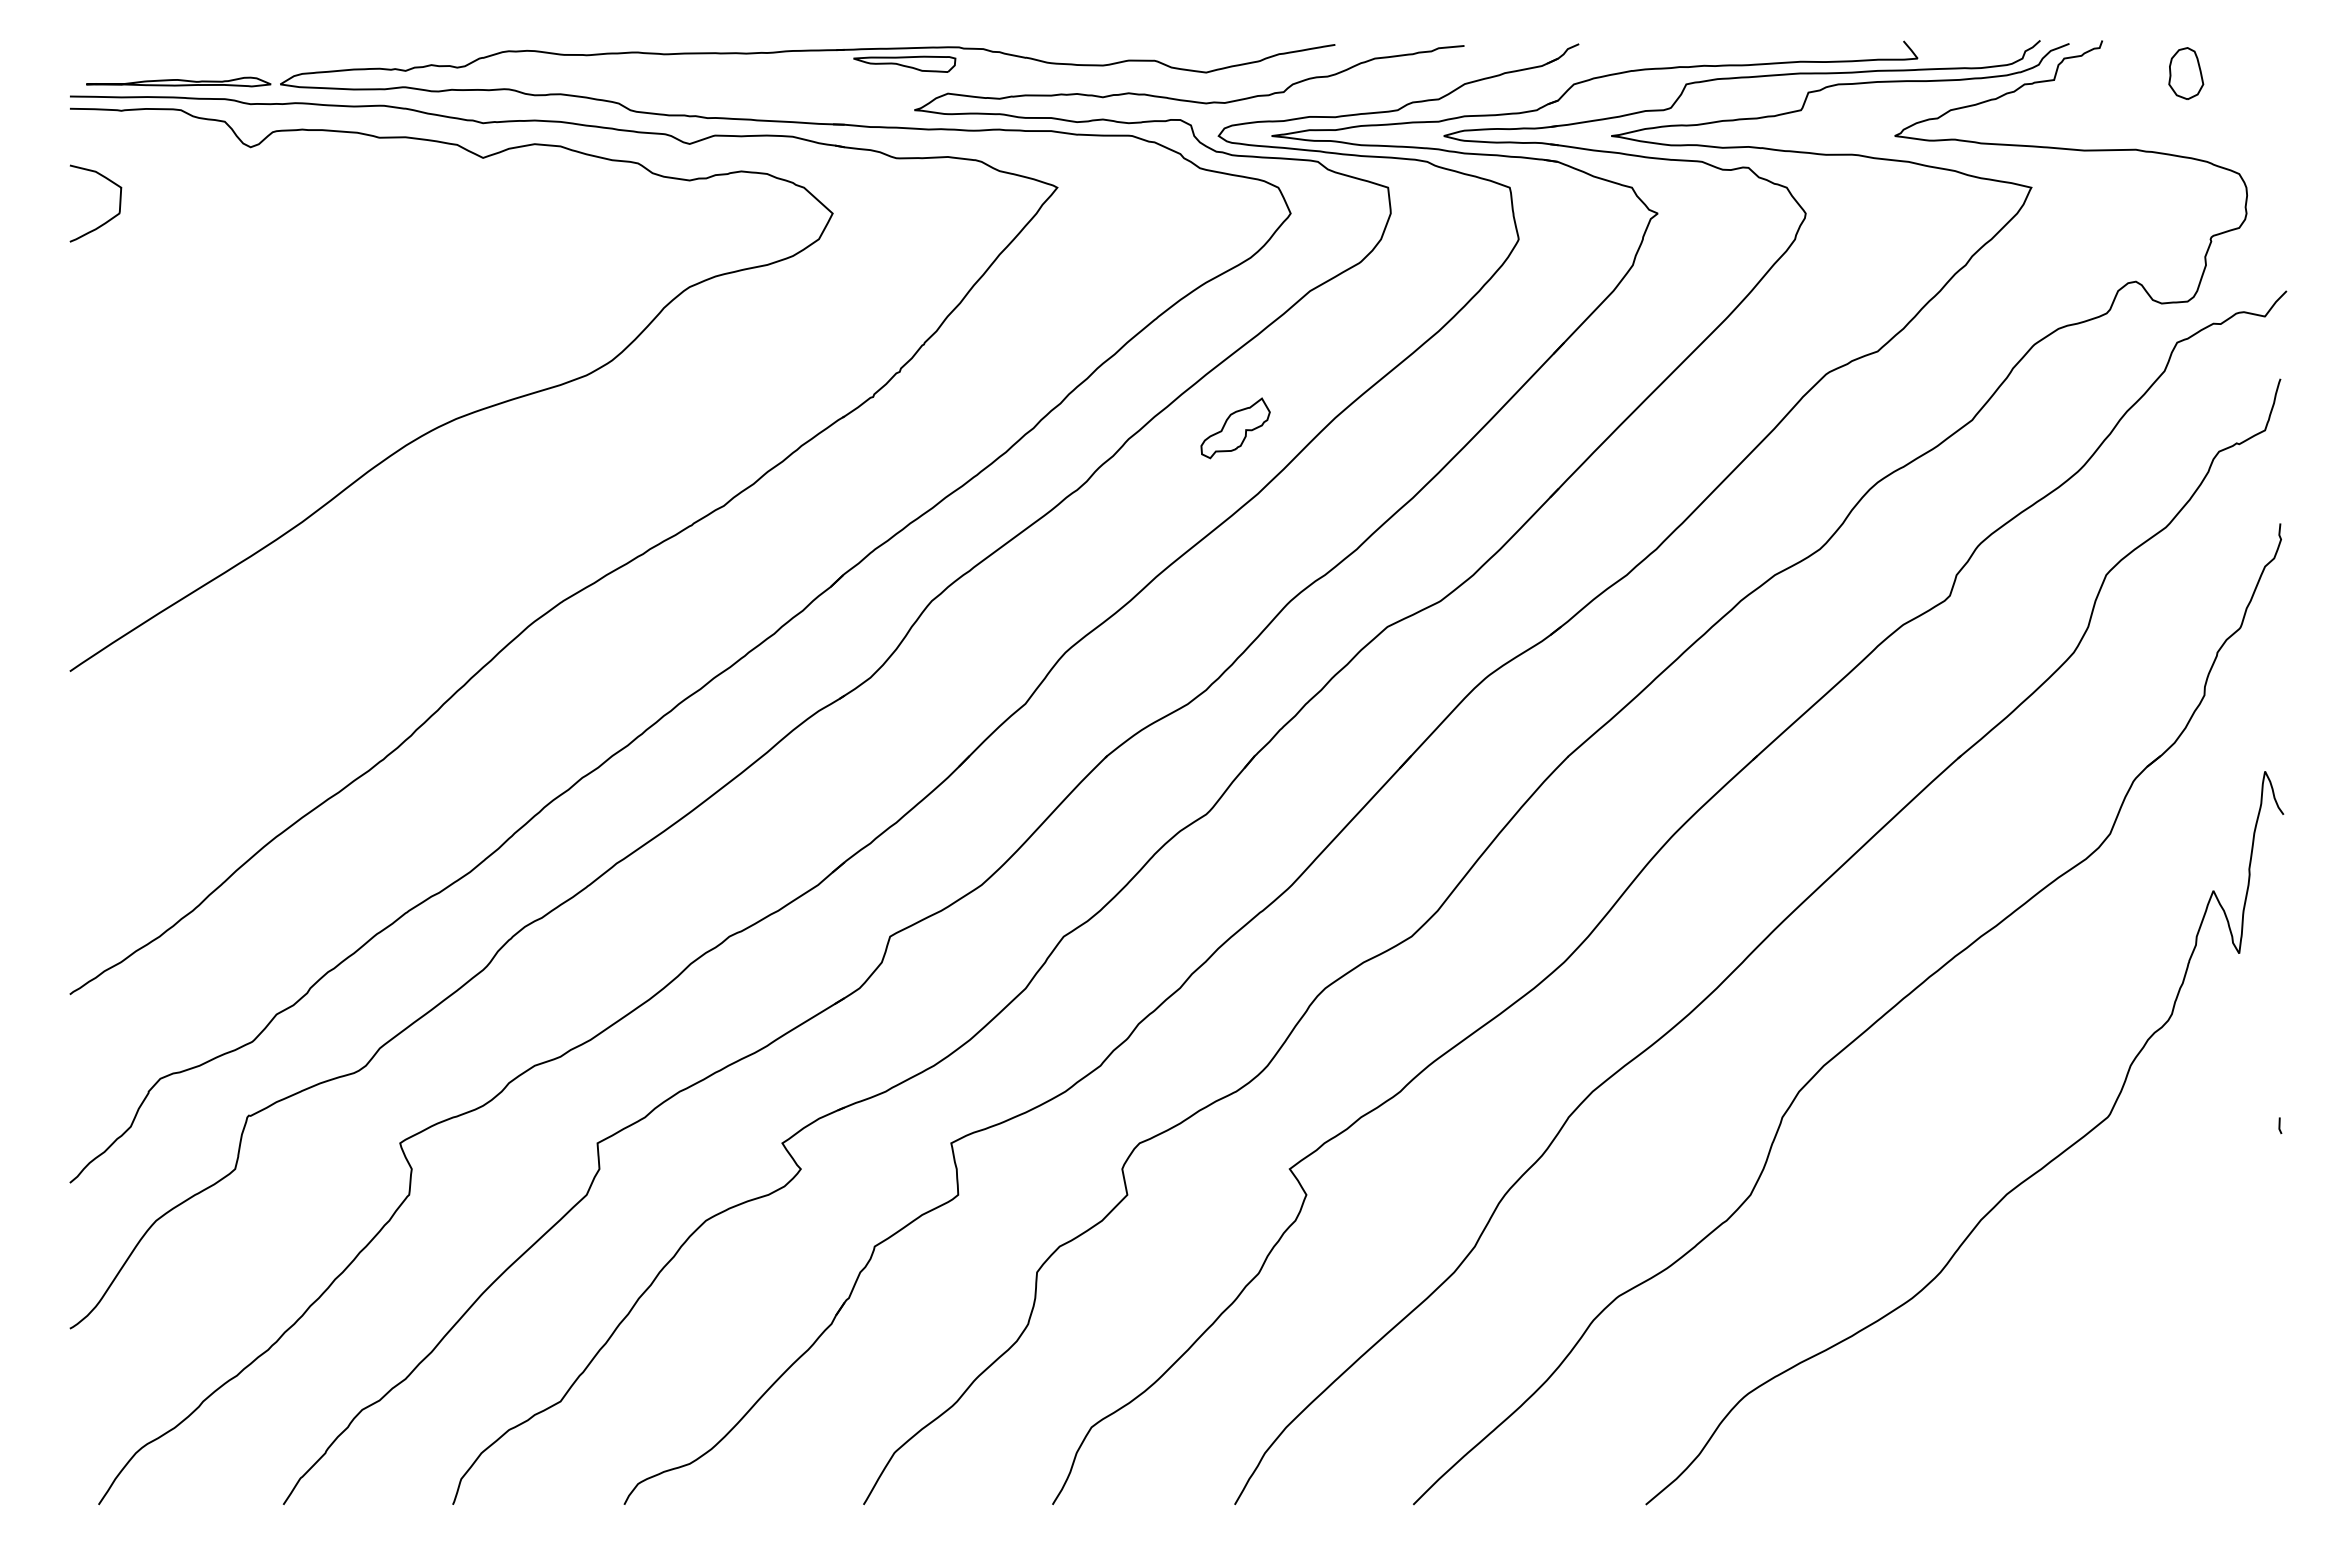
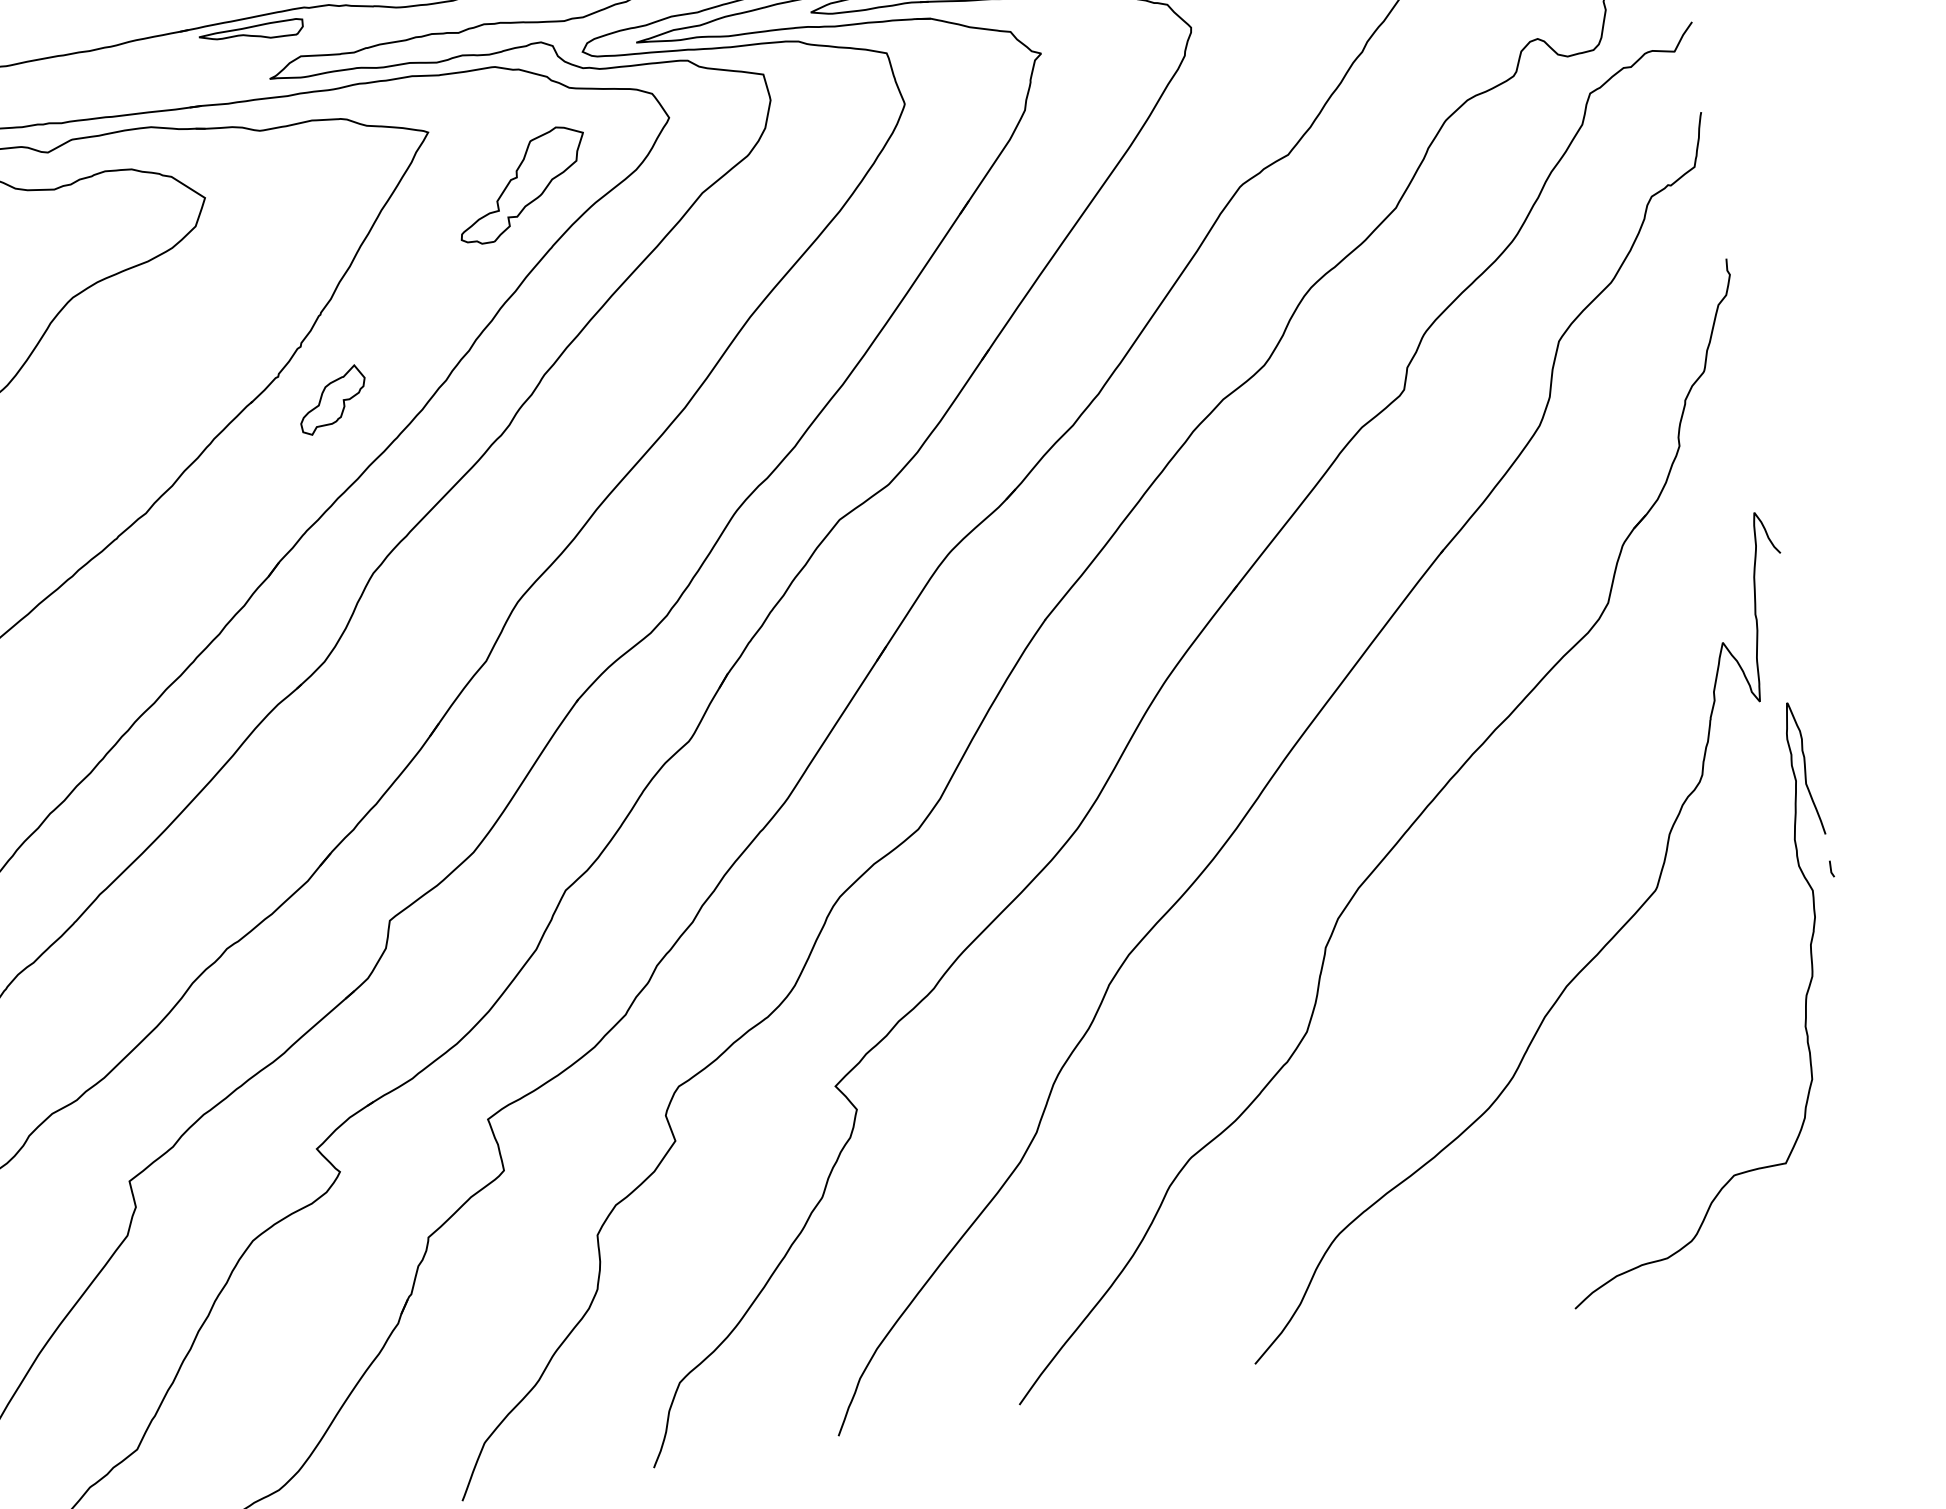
part: (1138, 253) -> (521, 184), added
part: (1235, 428) -> (332, 400), moved
curve: (2231, 1253) -> (1804, 1007), added

